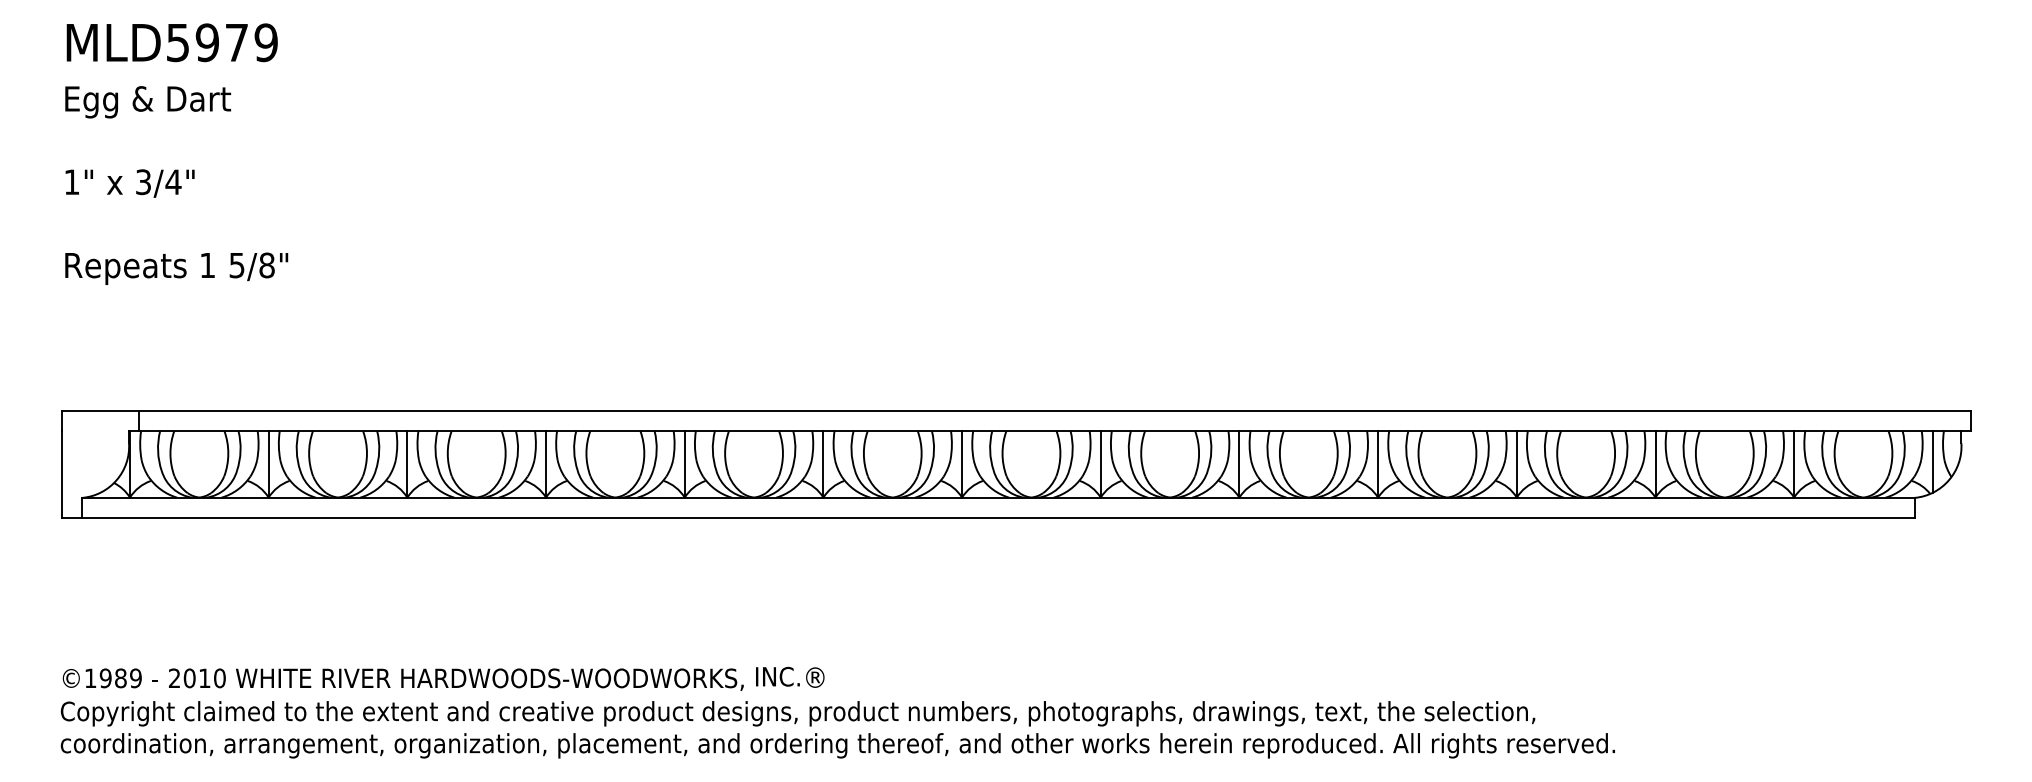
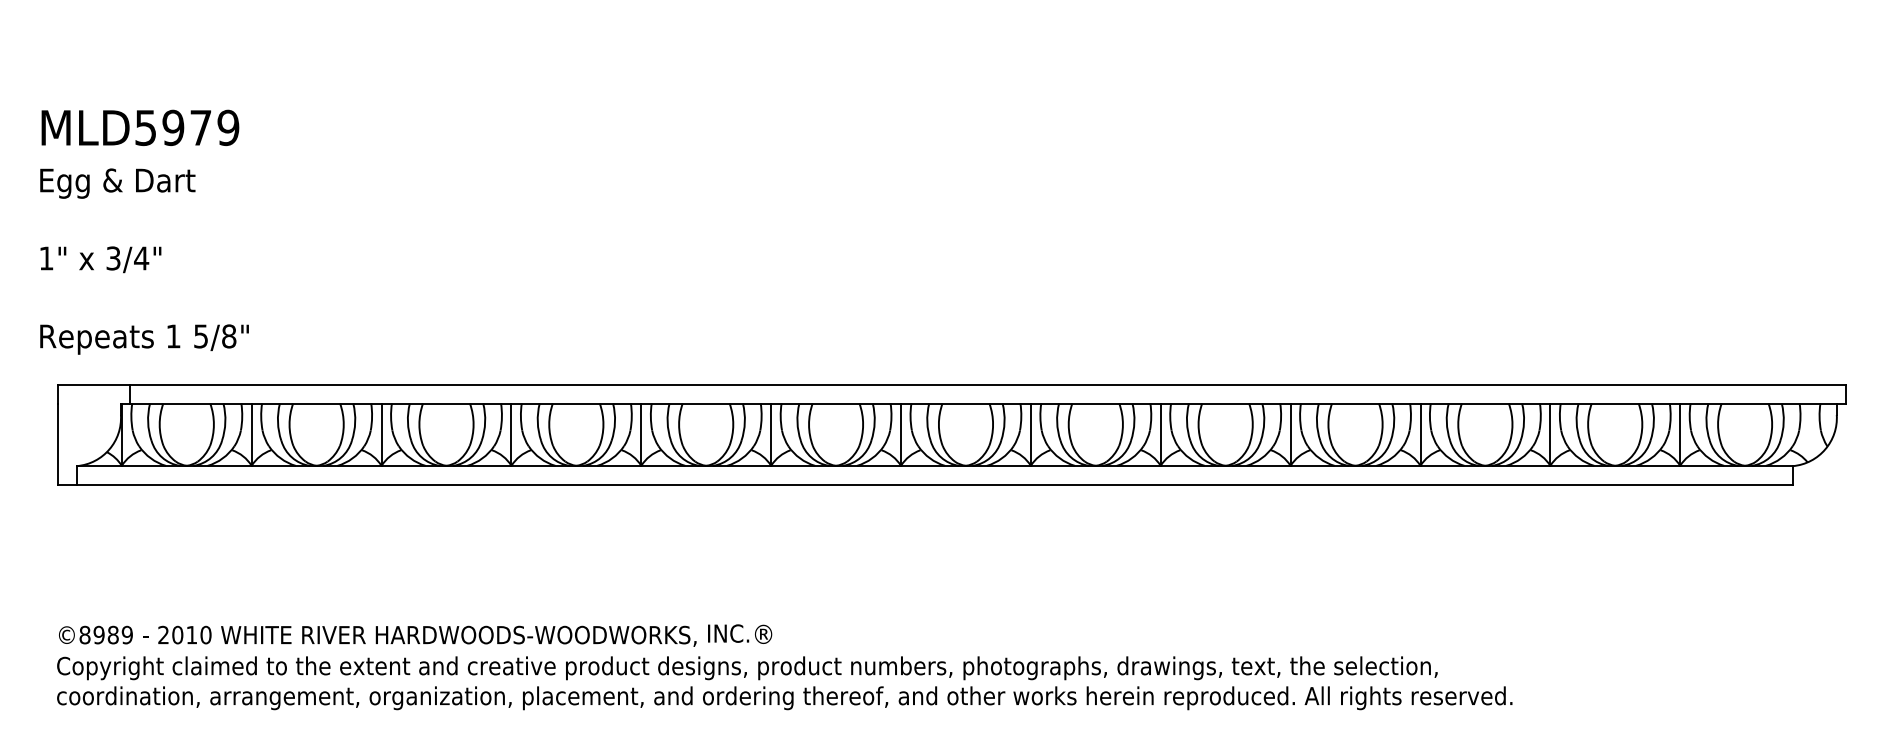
text: (176, 153) -> (144, 231), moved
line: (1933, 462) -> (1810, 432), removed
text: (90, 677) -> (84, 634), ©1989 -> ©8989

